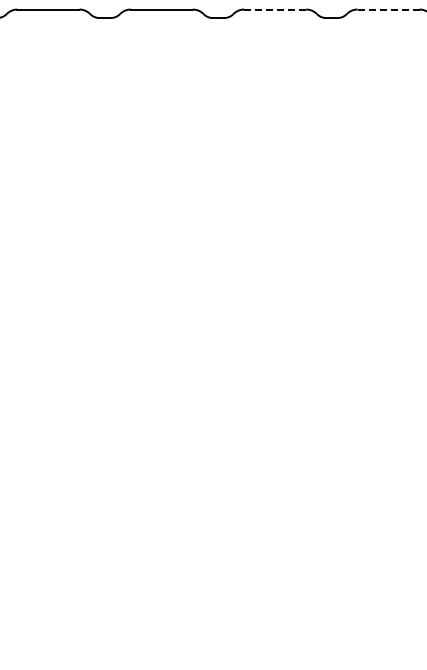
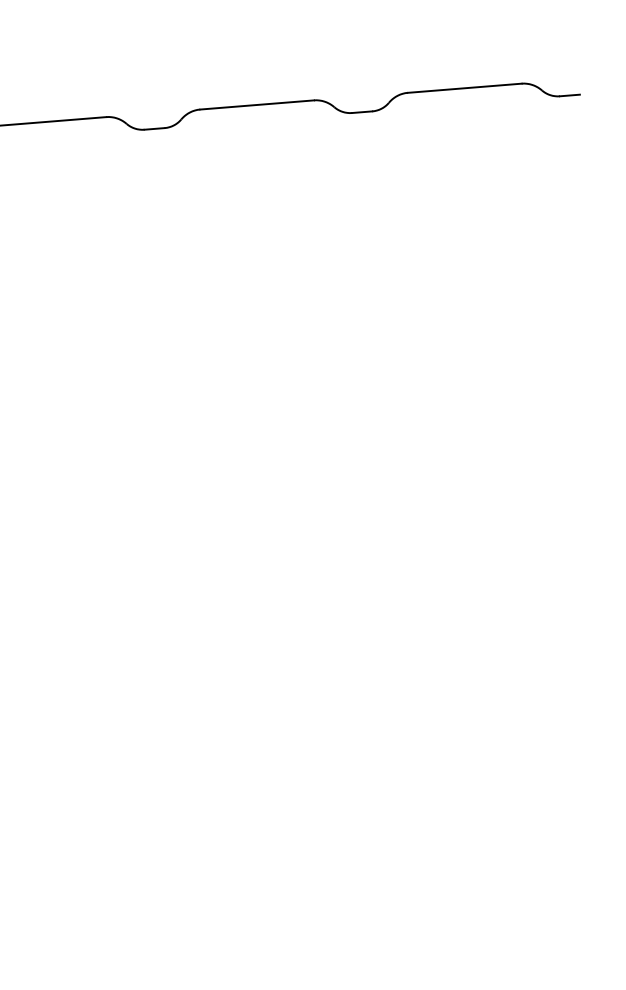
line: (274, 9) -> (255, 104), dashed -> solid
line: (388, 9) -> (464, 88), dashed -> solid

